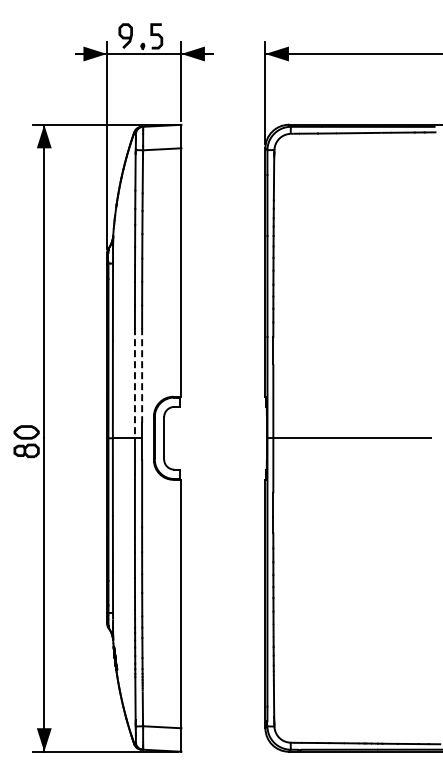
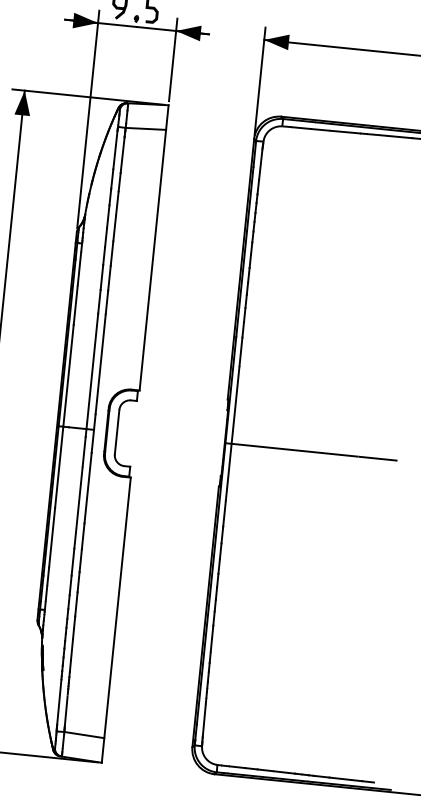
line: (142, 375) -> (101, 364), dashed -> solid
line: (134, 386) -> (91, 374), dashed -> solid

